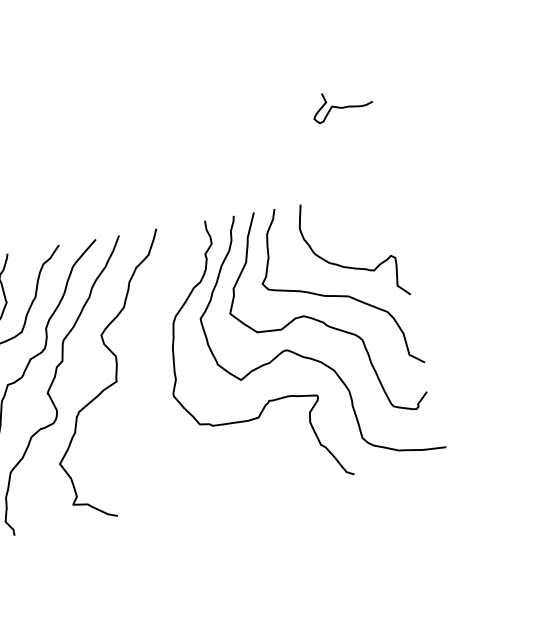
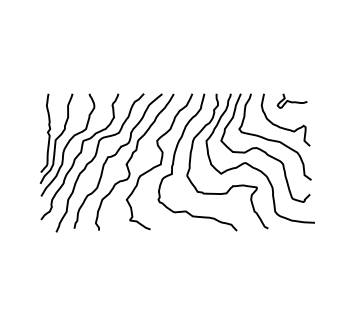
curve: (340, 106) -> (291, 101), moved
curve: (143, 373) -> (174, 162), added

